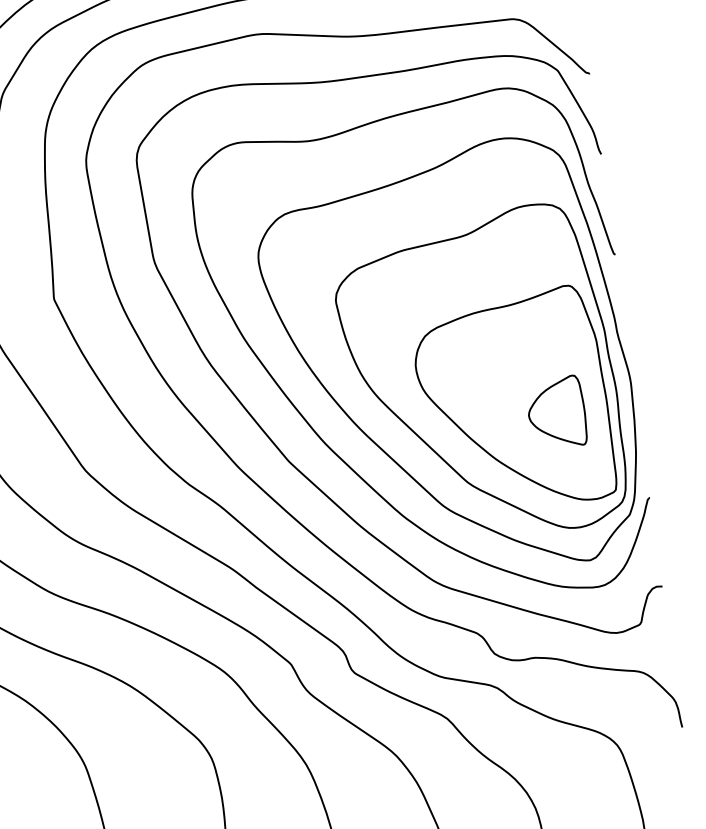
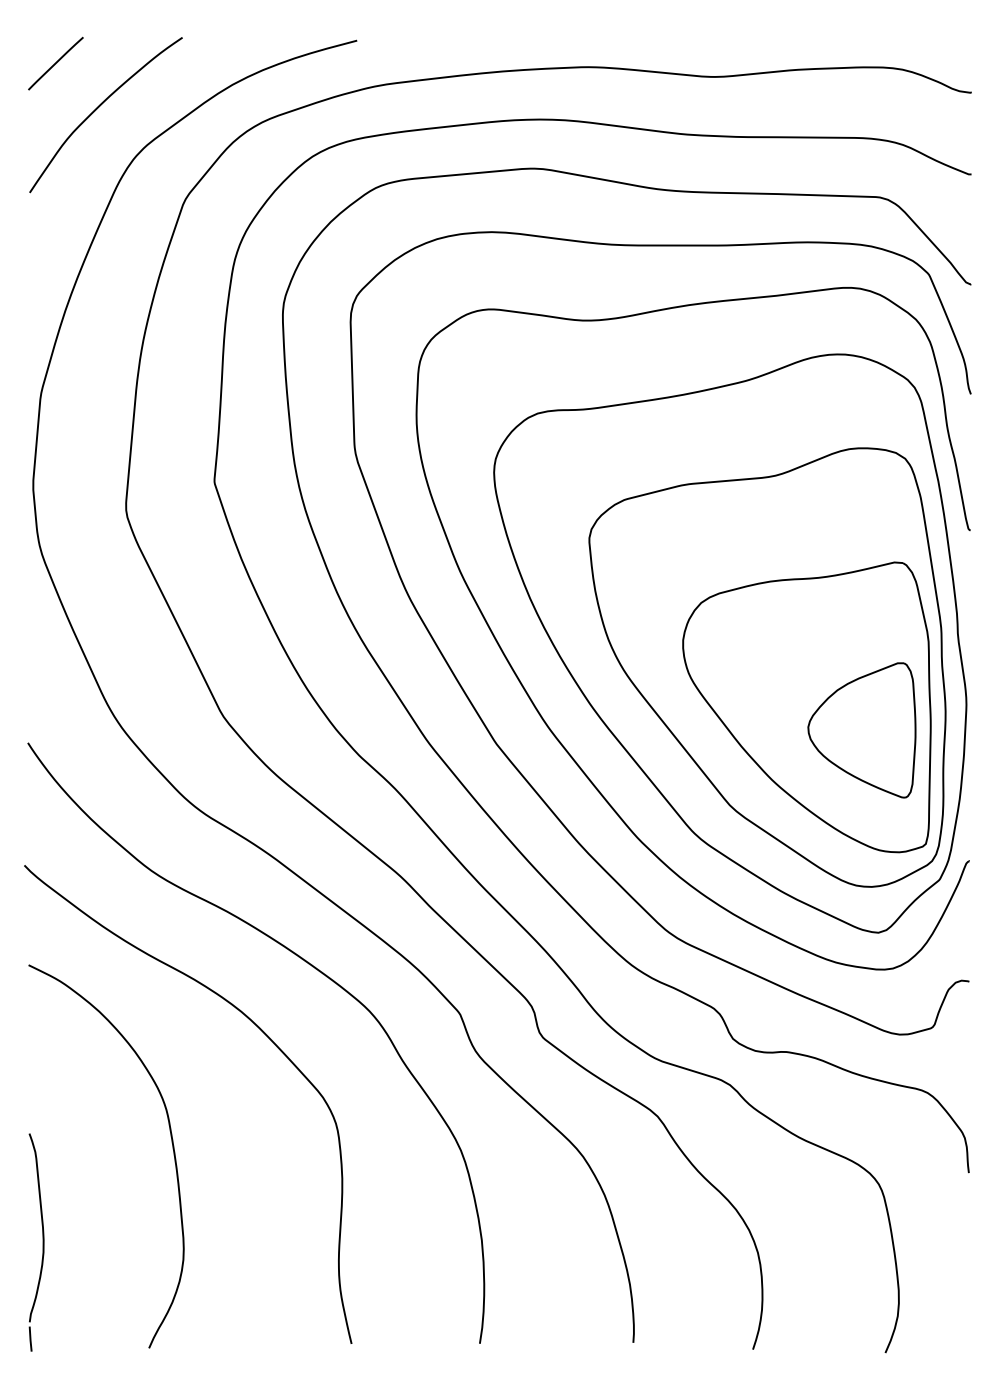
part: (556, 413) -> (861, 730), size x1.43

